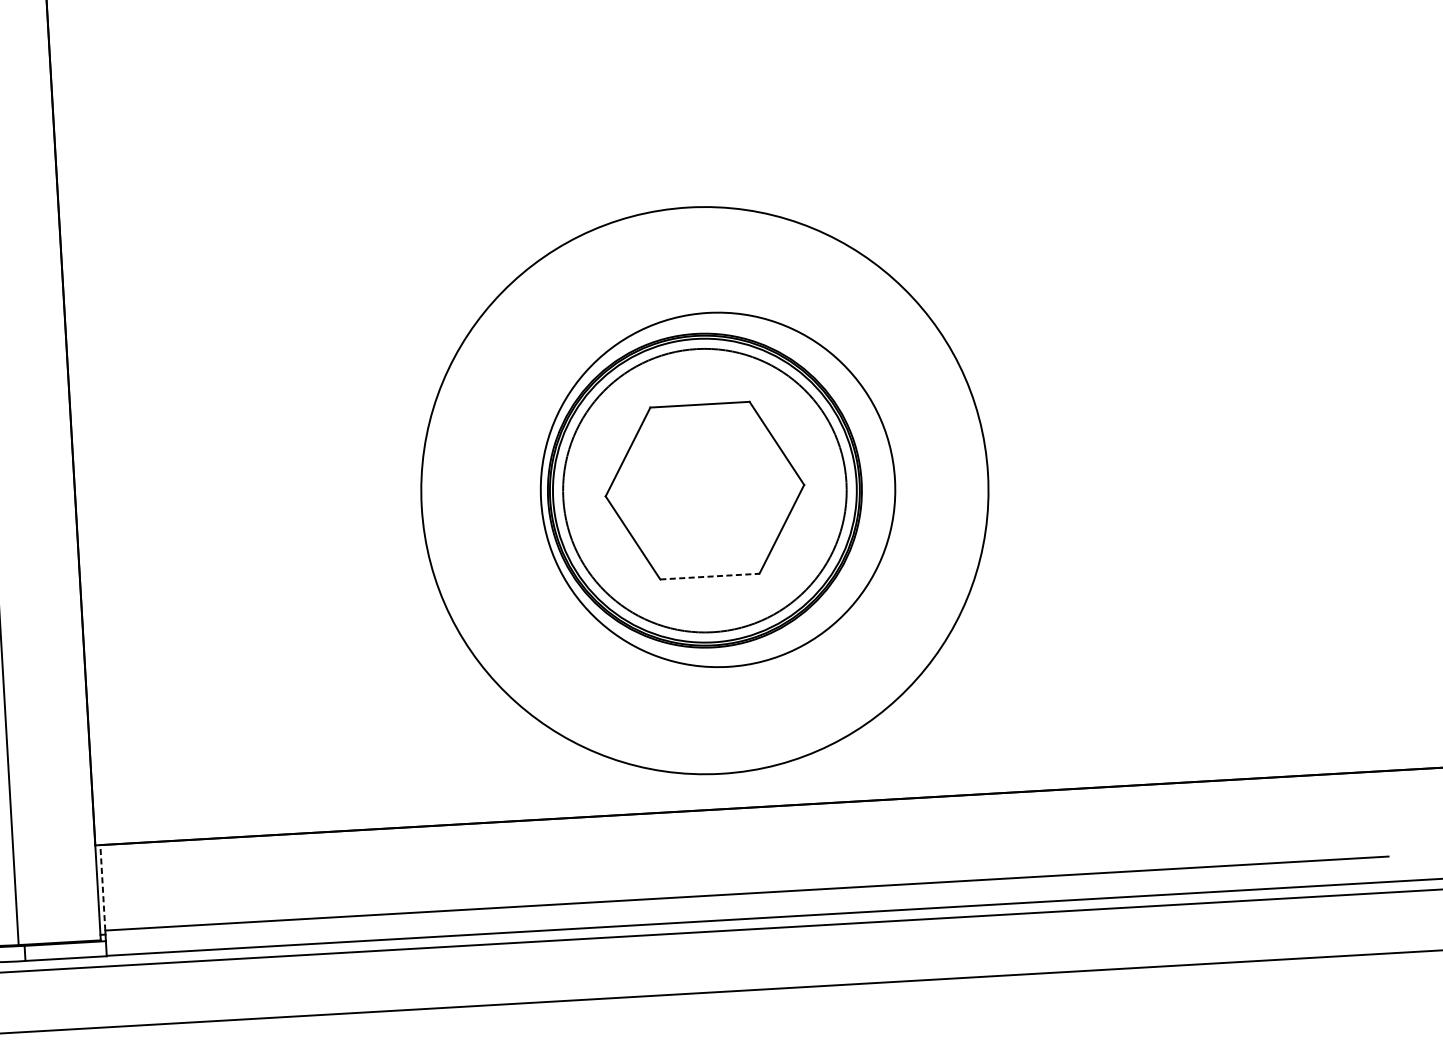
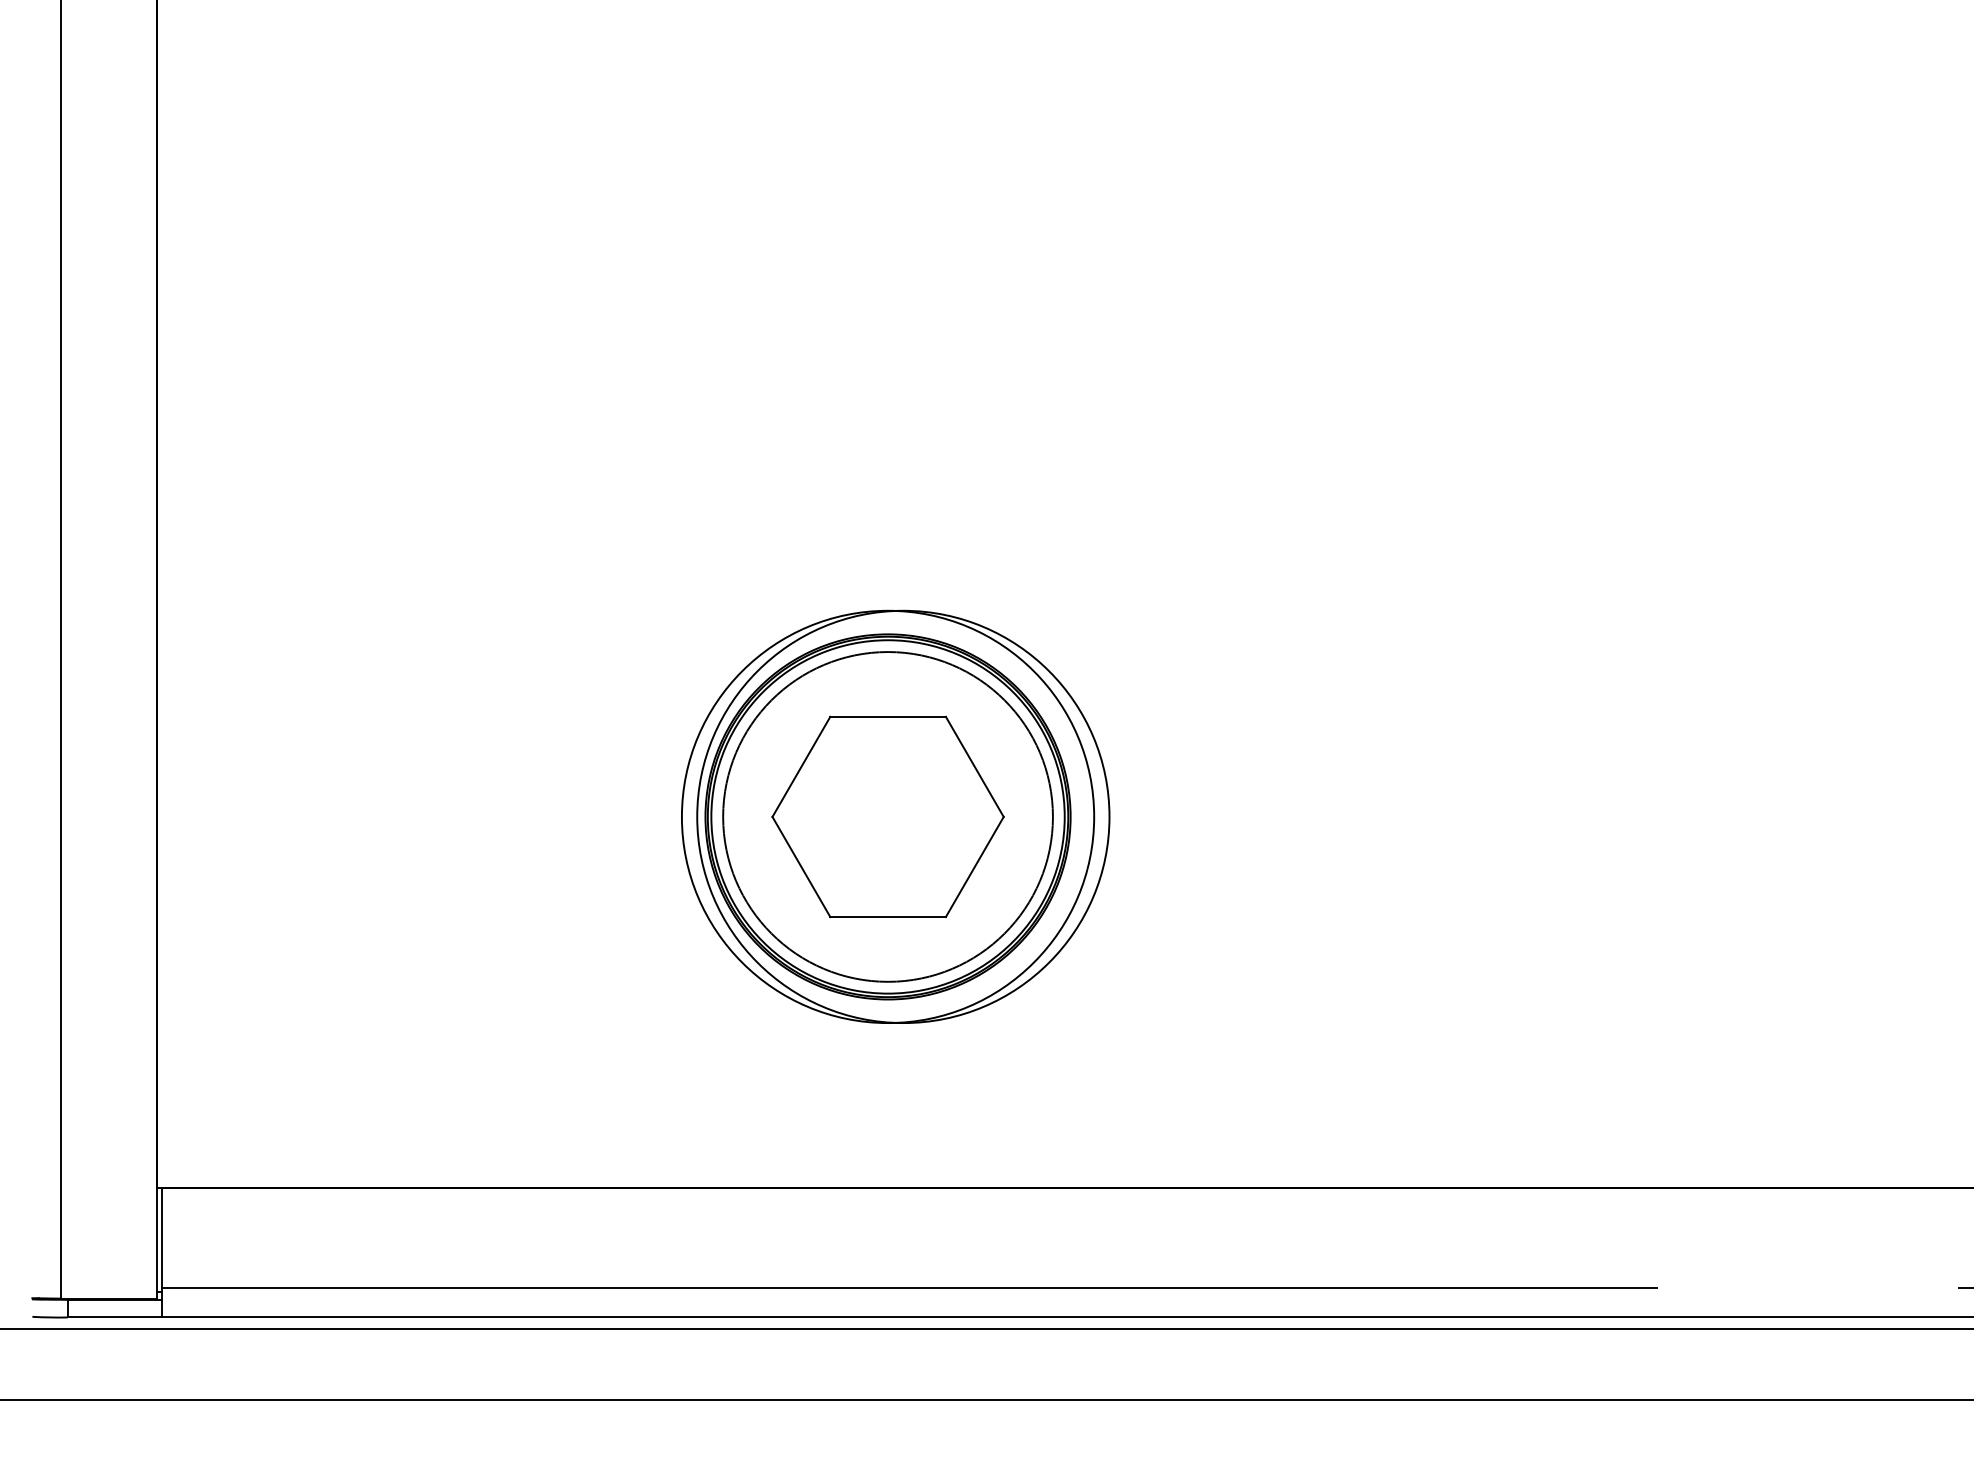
circle: (704, 490) -> (887, 816), size x0.62
line: (710, 576) -> (888, 917), dashed -> solid
line: (102, 887) -> (162, 1237), dashed -> solid

